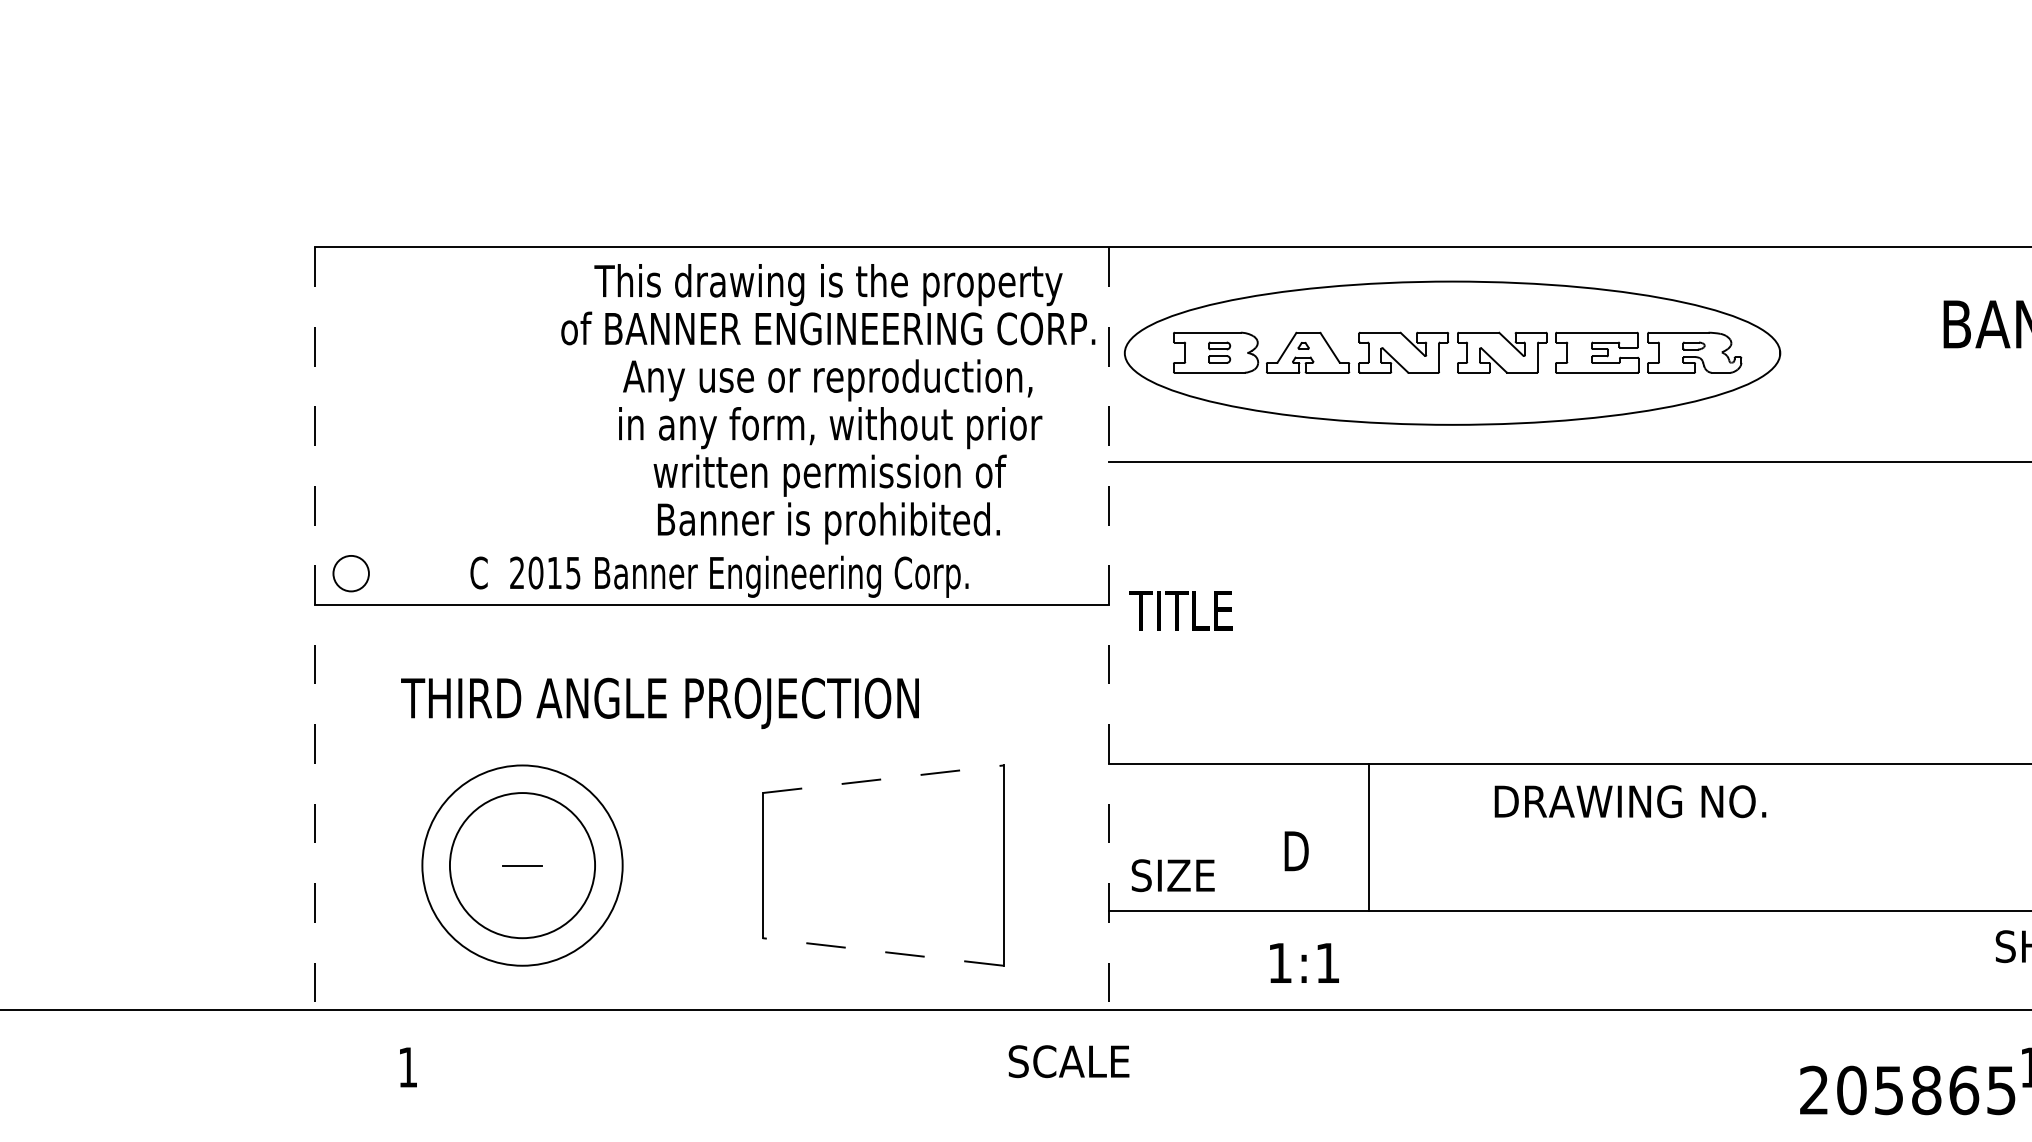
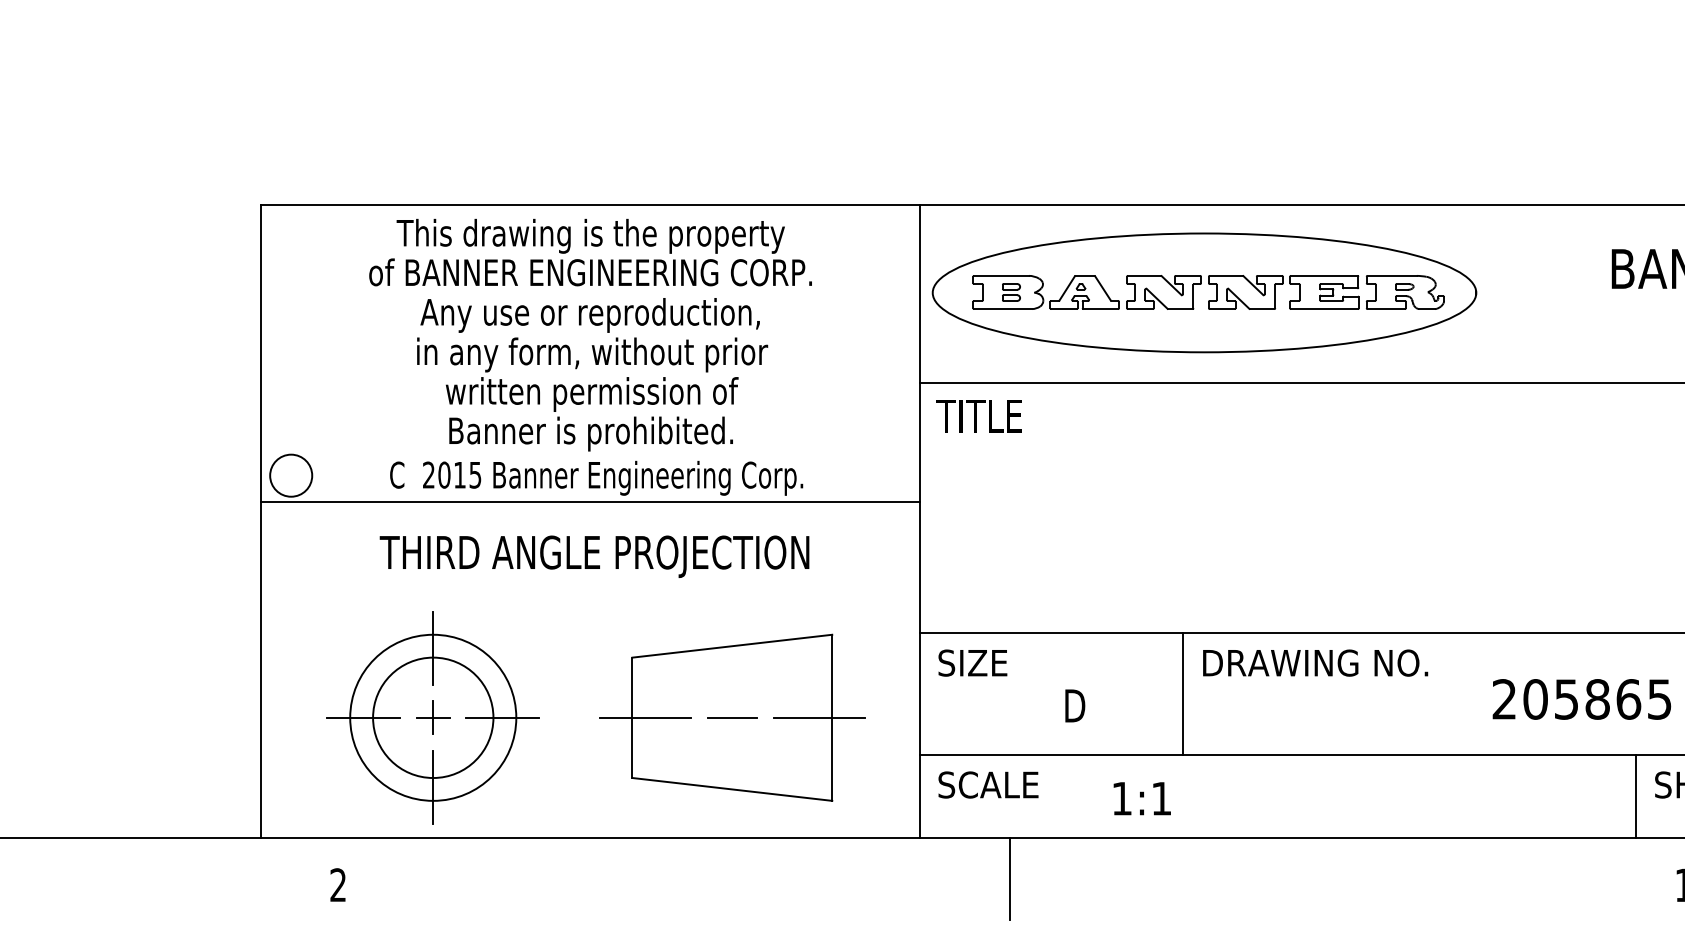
text: (828, 404) -> (590, 335), moved
circle: (350, 573) -> (290, 475), size x1.43
text: (1180, 610) -> (978, 415), moved
line: (314, 629) -> (260, 522), dashed -> solid
line: (1109, 629) -> (920, 522), dashed -> solid
text: (659, 703) -> (594, 556), moved
line: (883, 779) -> (732, 646), dashed -> solid
line: (522, 781) -> (433, 648), added
text: (1630, 801) -> (1315, 662), moved
line: (1369, 836) -> (1183, 693), moved
line: (438, 865) -> (363, 717), added
line: (522, 865) -> (433, 717), added
line: (606, 865) -> (502, 717), added
line: (778, 865) -> (645, 717), added
line: (883, 865) -> (732, 717), added
line: (987, 865) -> (818, 717), added
text: (1172, 875) -> (972, 662), moved
line: (522, 949) -> (433, 787), added
line: (882, 951) -> (731, 789), dashed -> solid
line: (1973, 960) -> (1636, 796), added
text: (1304, 962) -> (1142, 798), moved
line: (1218, 1059) -> (1010, 878), added
text: (1068, 1061) -> (988, 784), moved
text: (407, 1066) -> (337, 884), 1 -> 2
text: (1907, 1090) -> (1581, 699), moved

